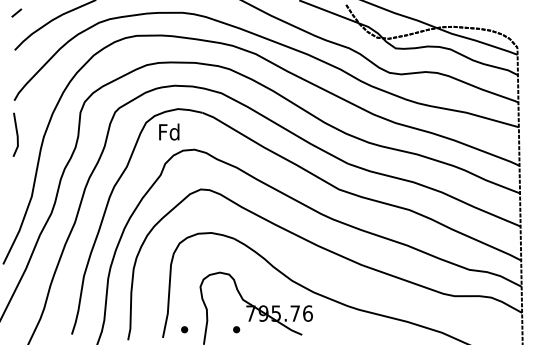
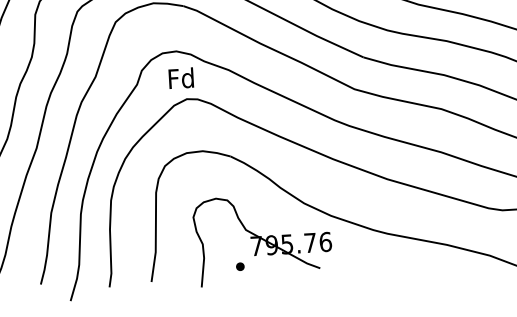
text: (169, 131) -> (181, 77), moved
part: (184, 329) -> (177, 270), removed

